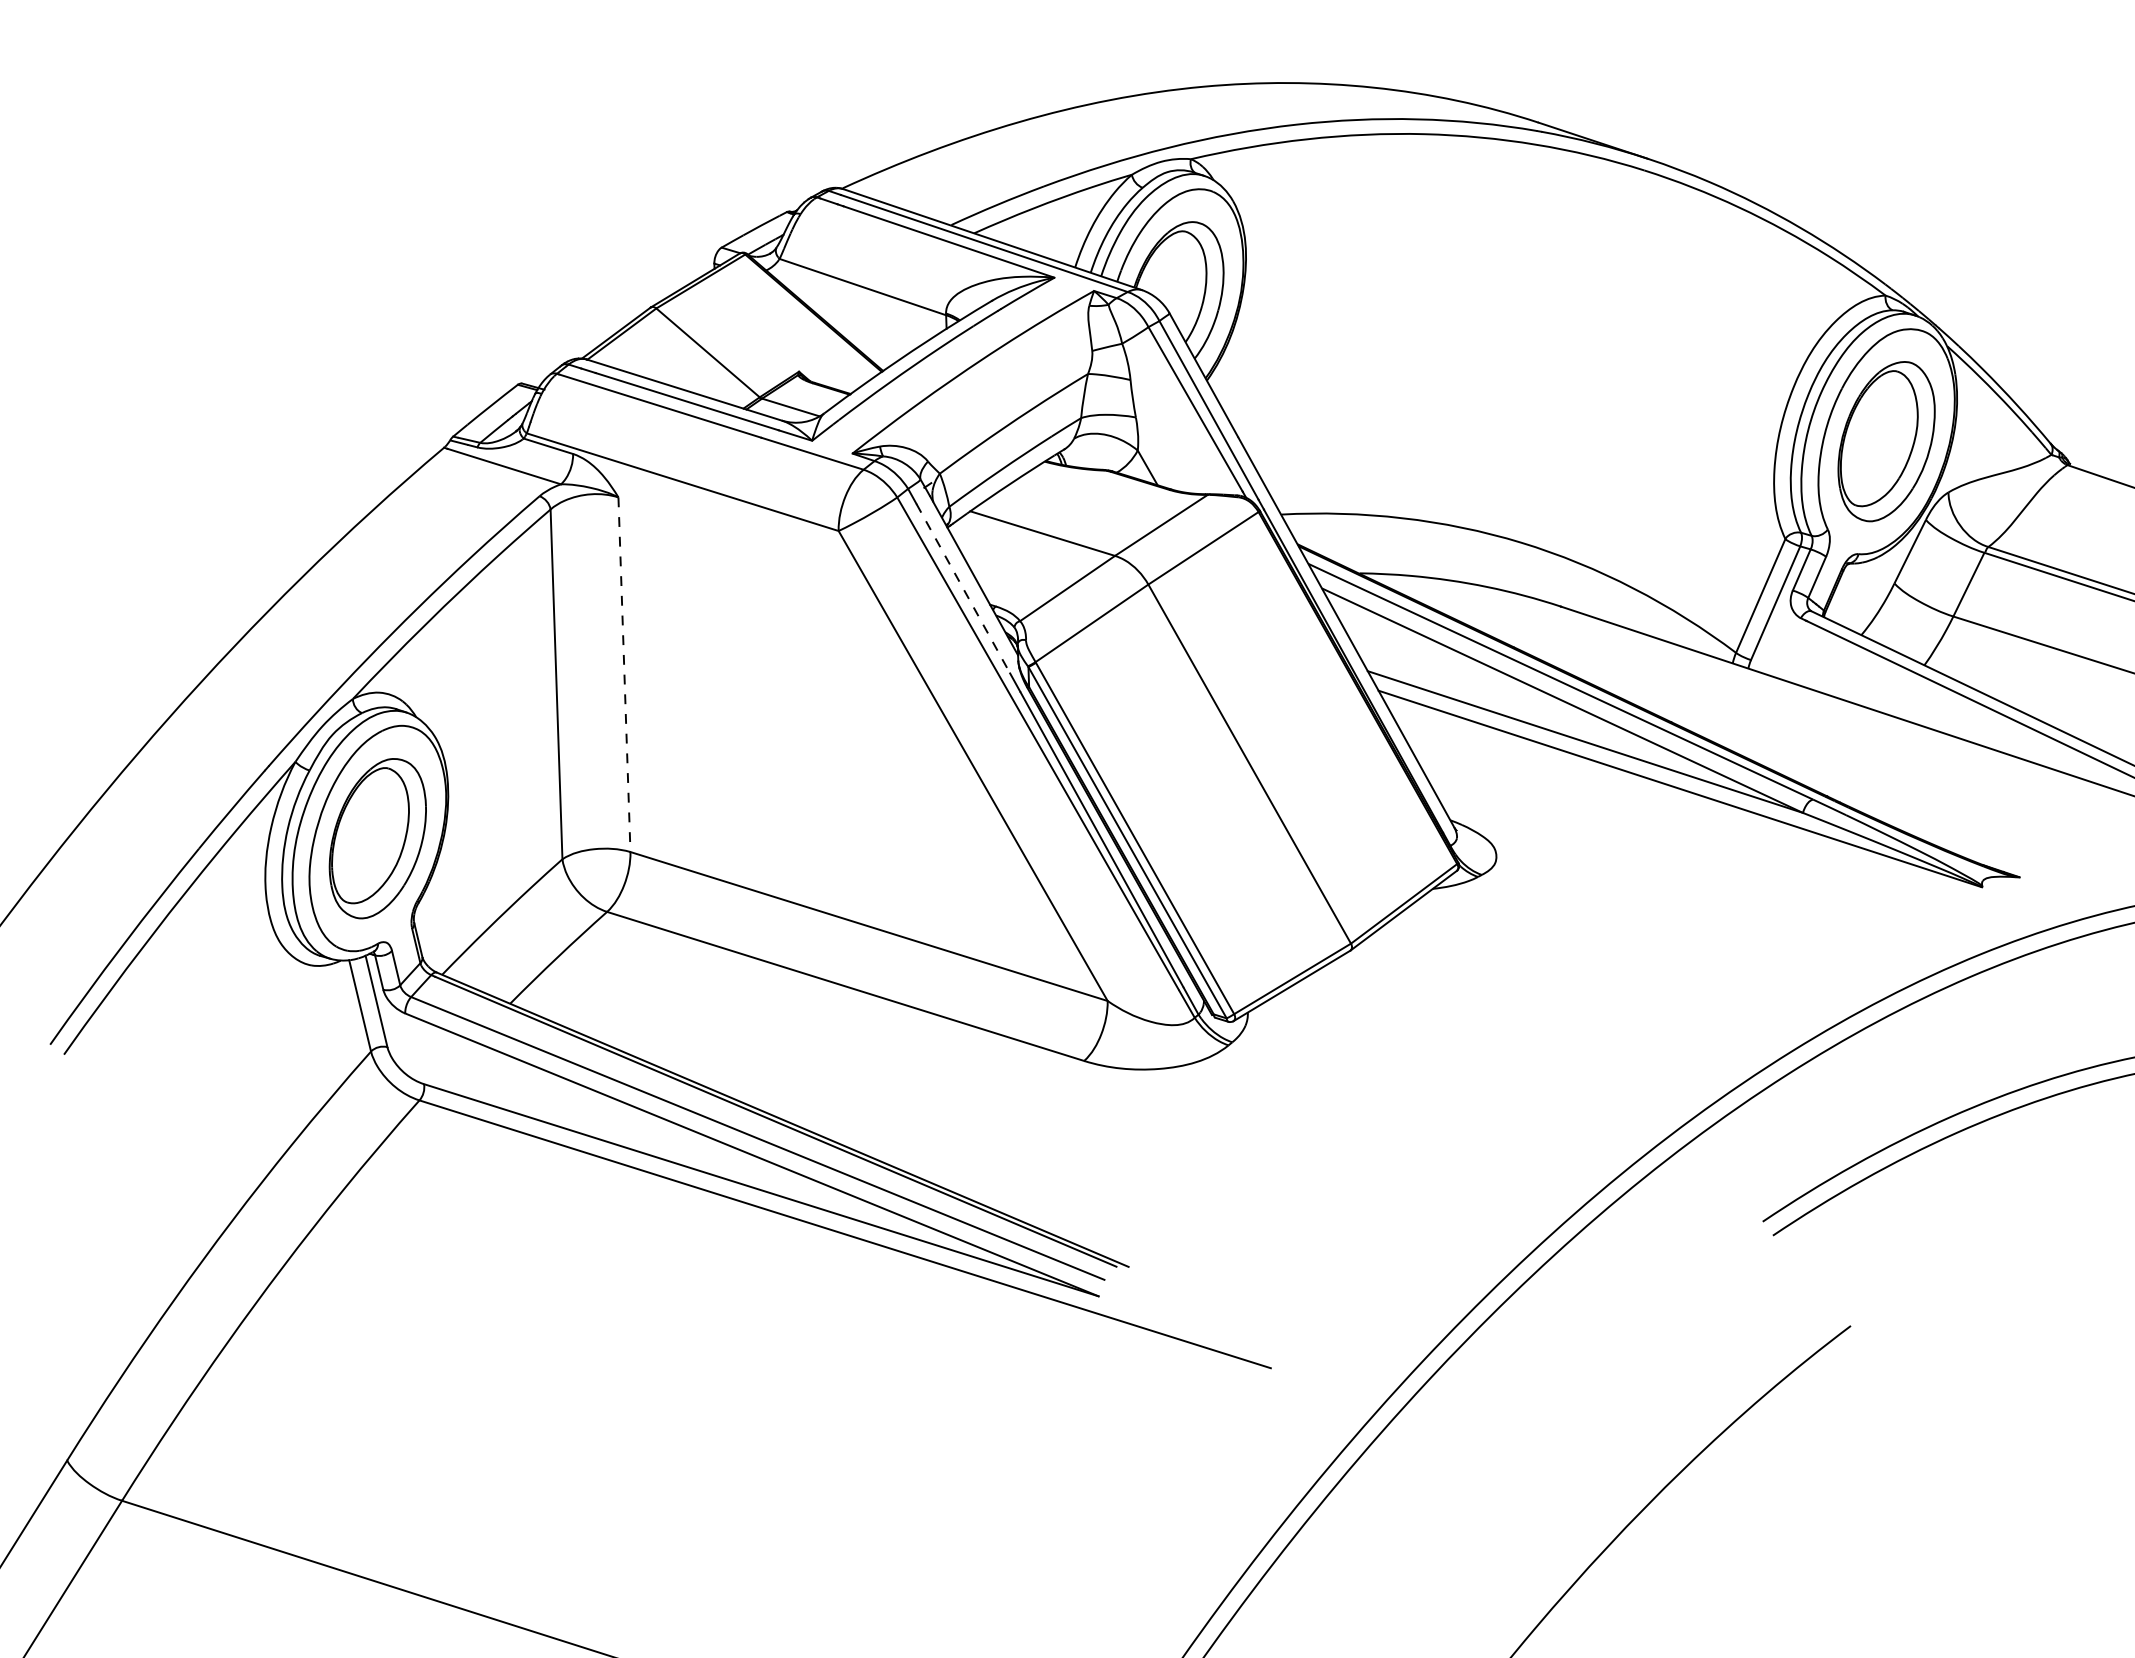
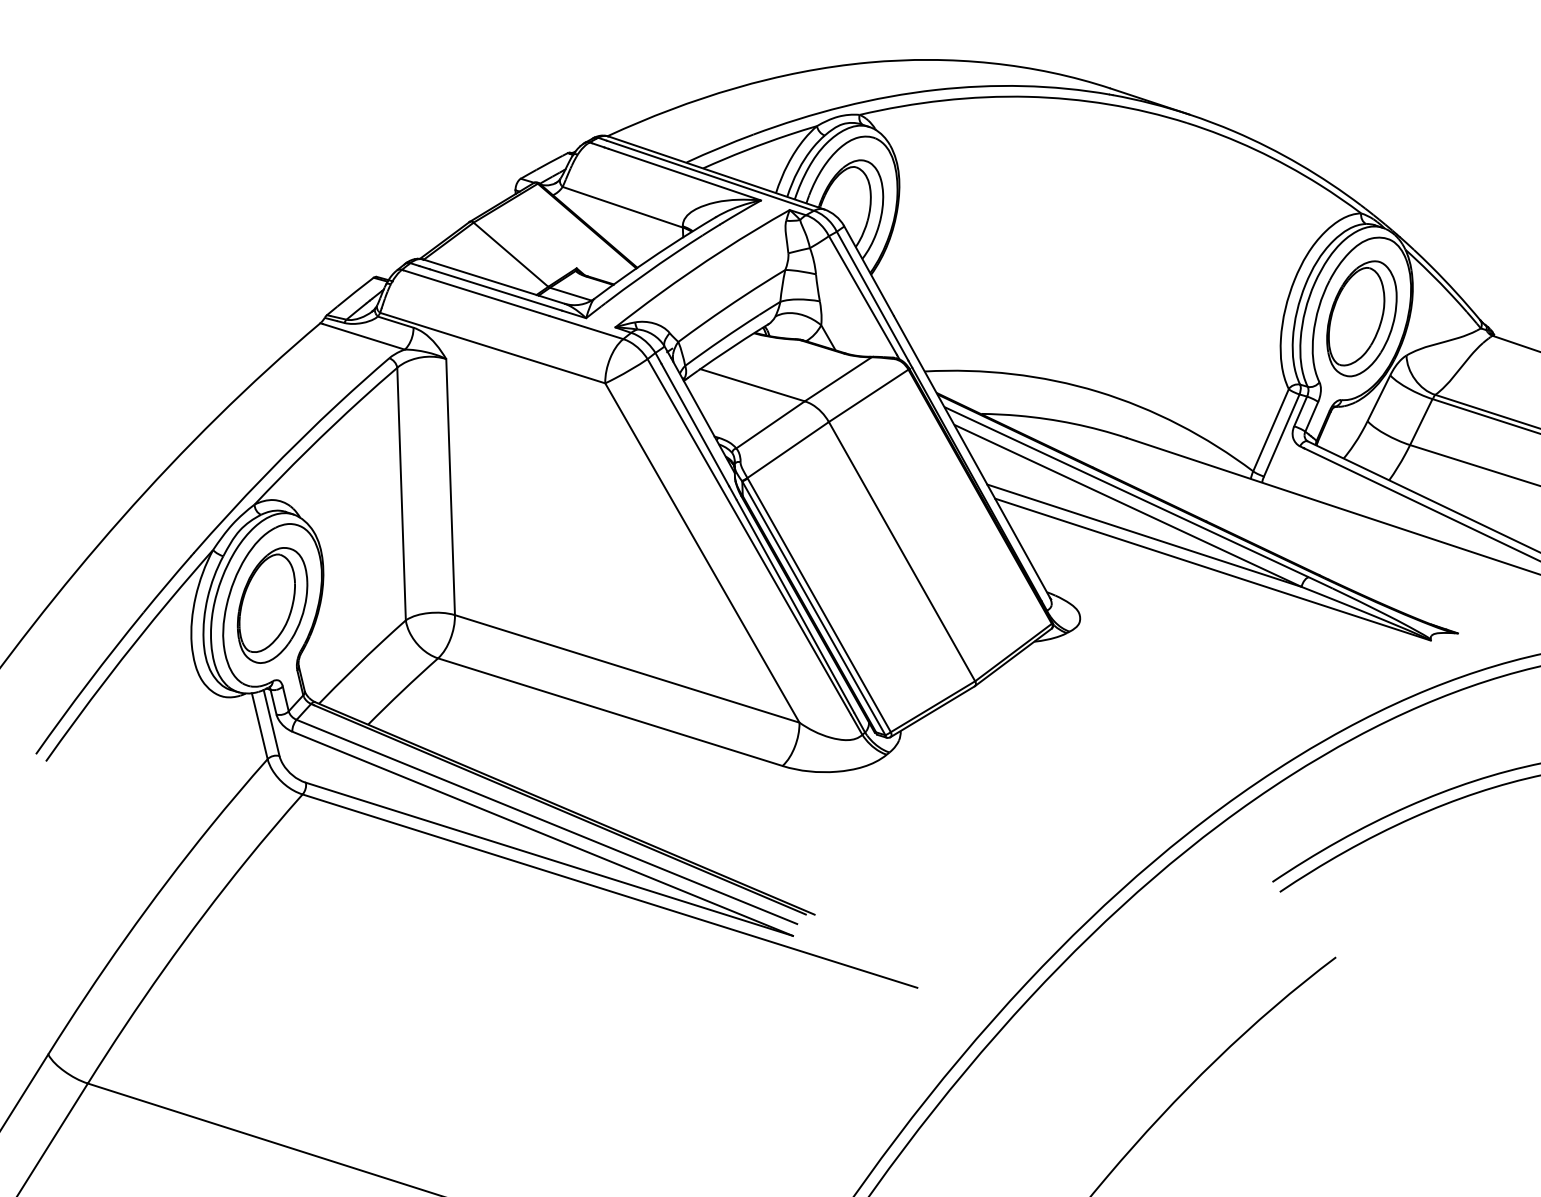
line: (963, 588) -> (695, 424), dashed -> solid
line: (624, 675) -> (450, 487), dashed -> solid

